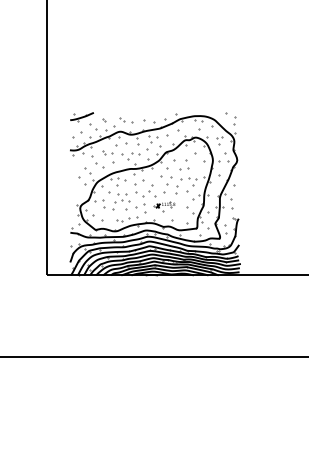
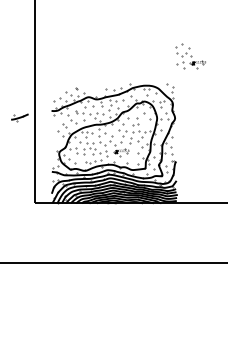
part: (258, 76) -> (190, 56), added
part: (81, 117) -> (19, 117), moved
part: (126, 120) -> (93, 88), removed

